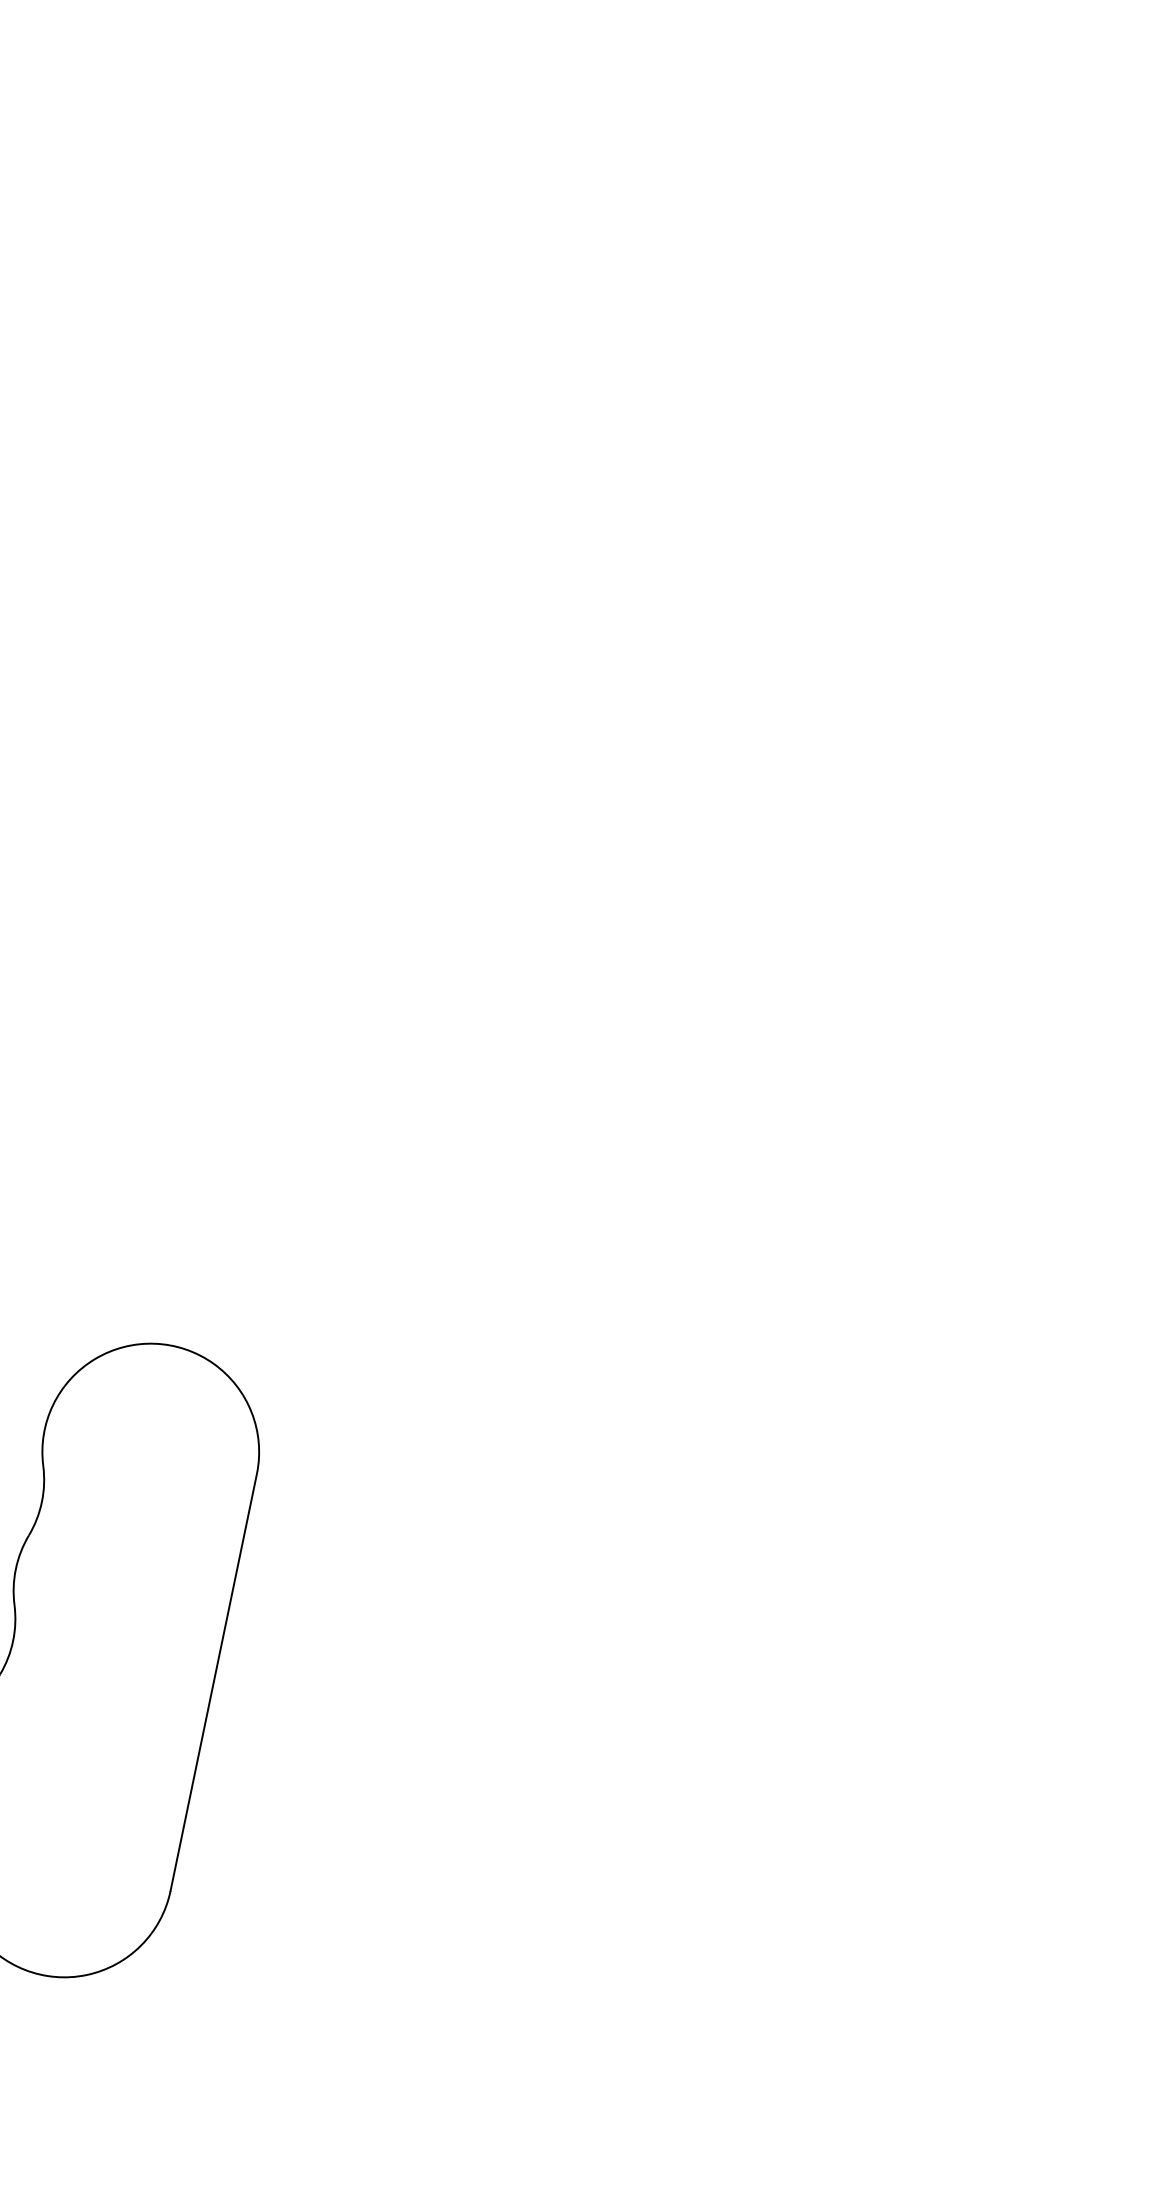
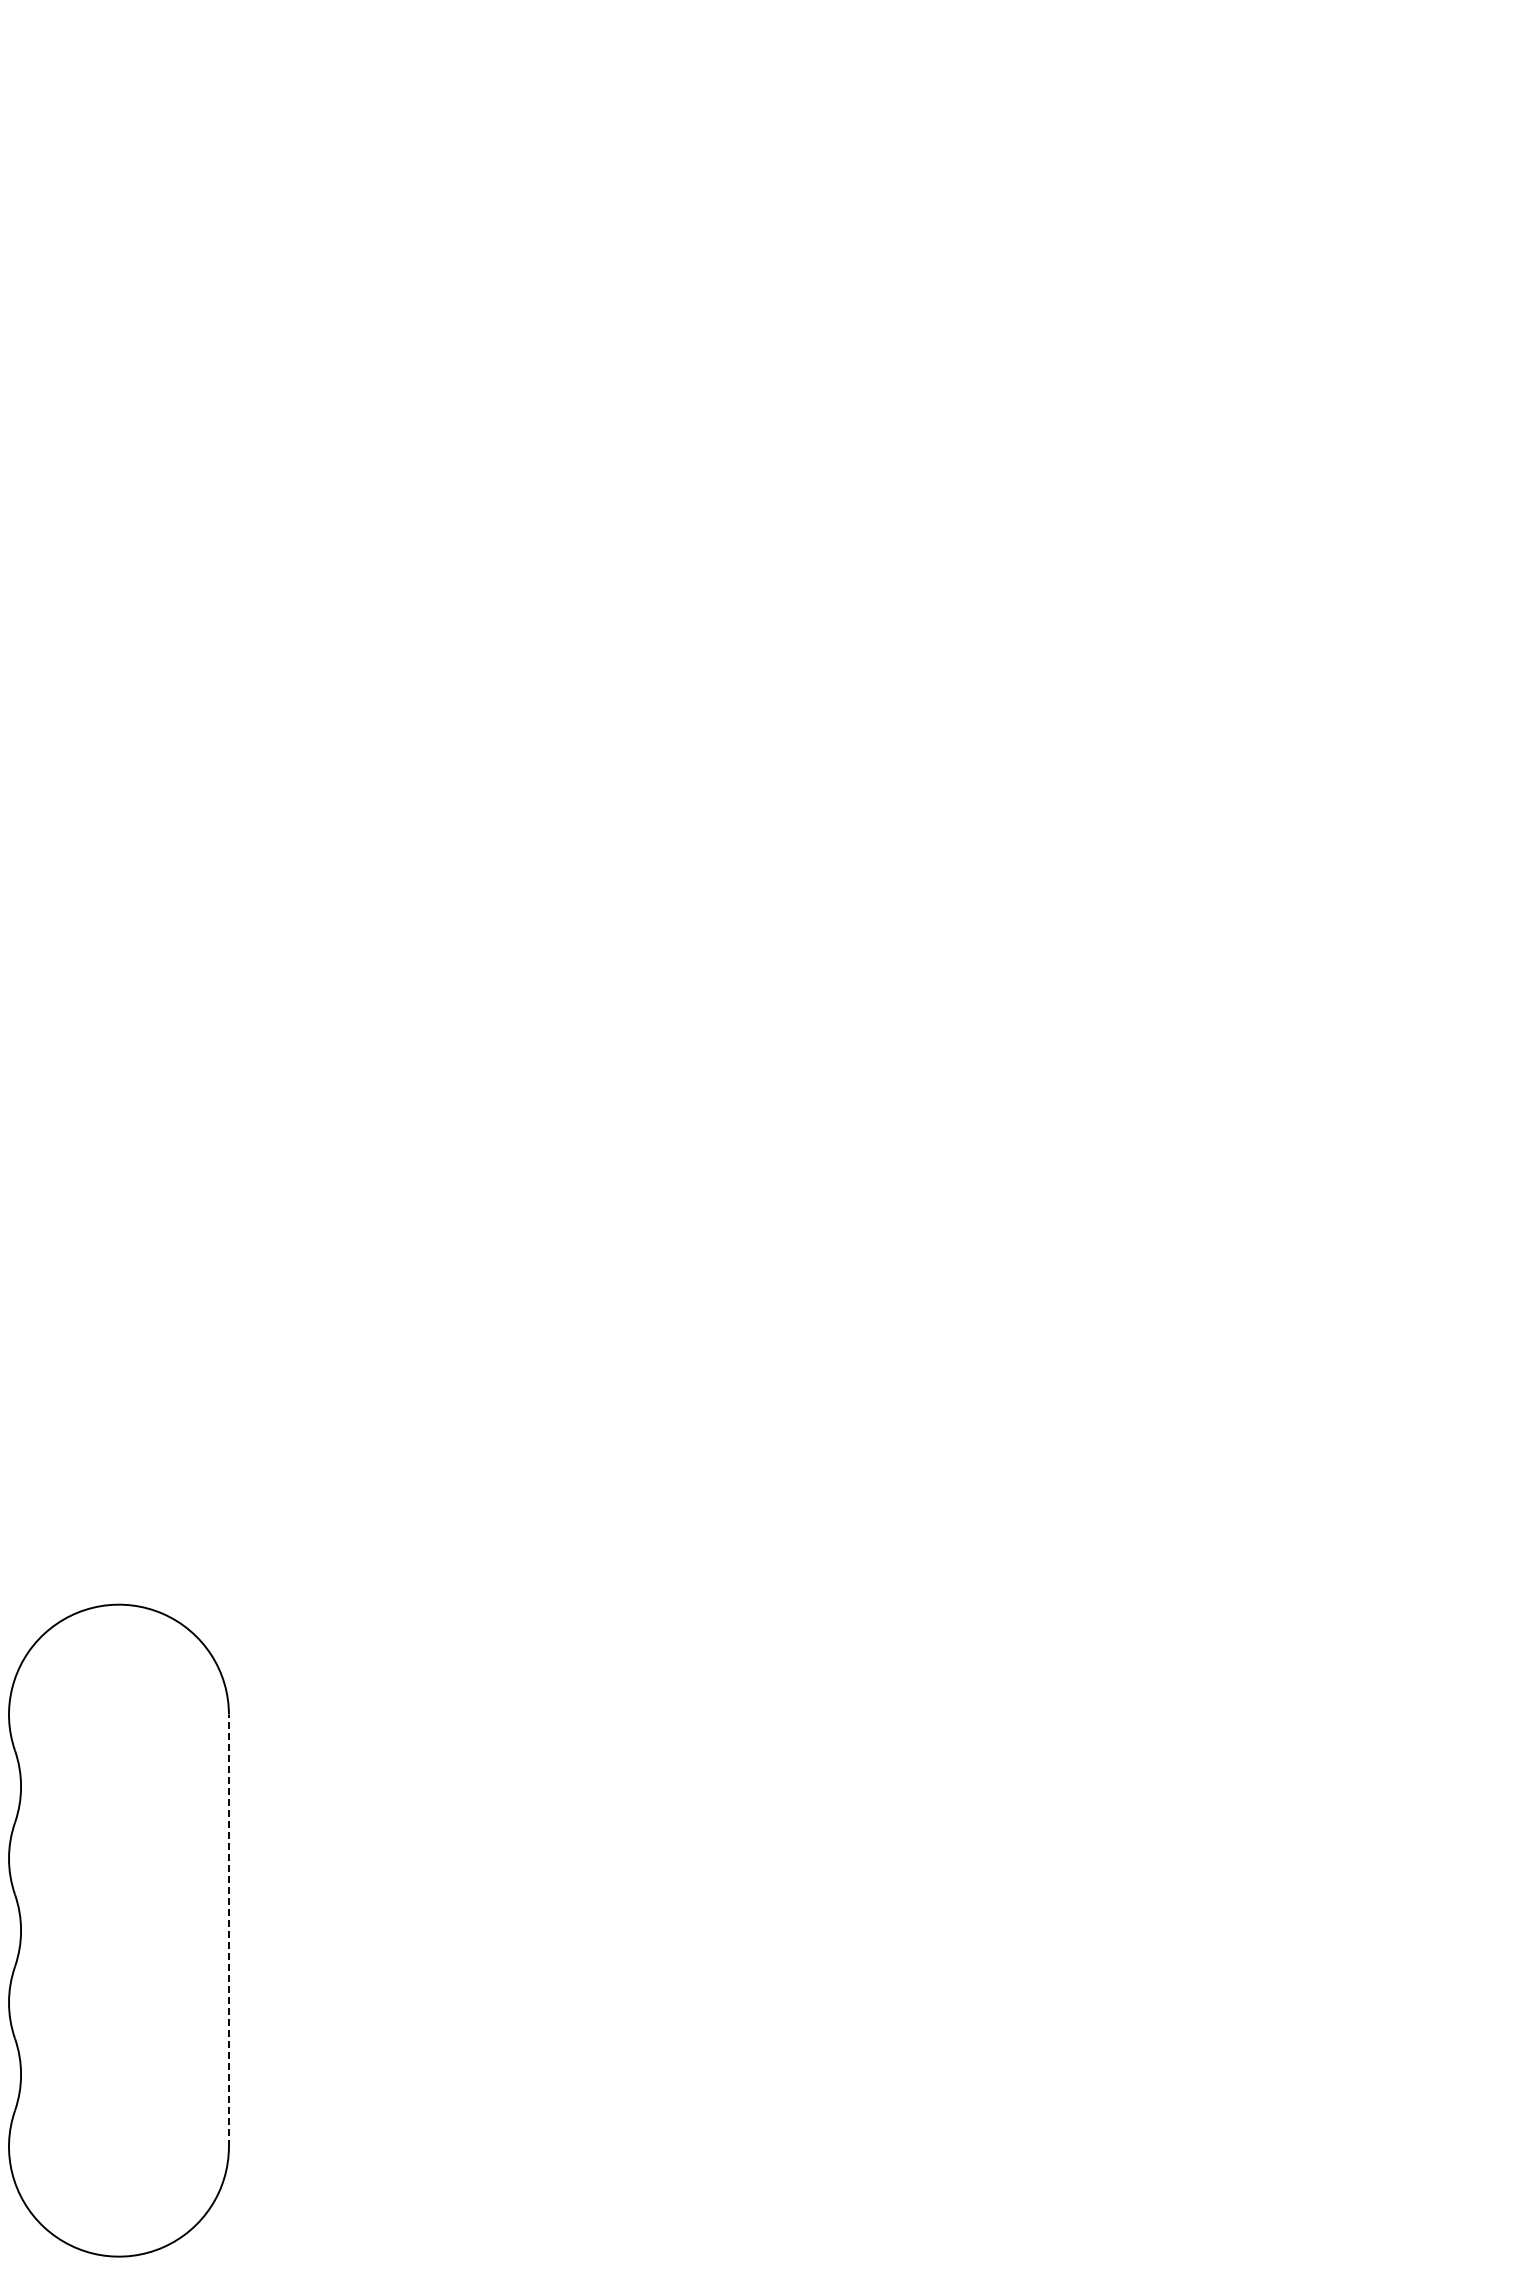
line: (213, 1682) -> (228, 1930), solid -> dashed

